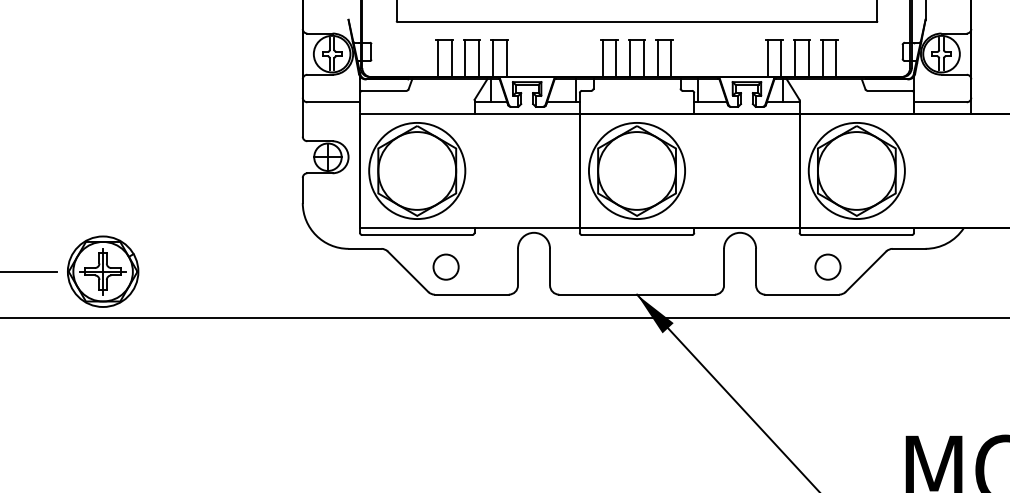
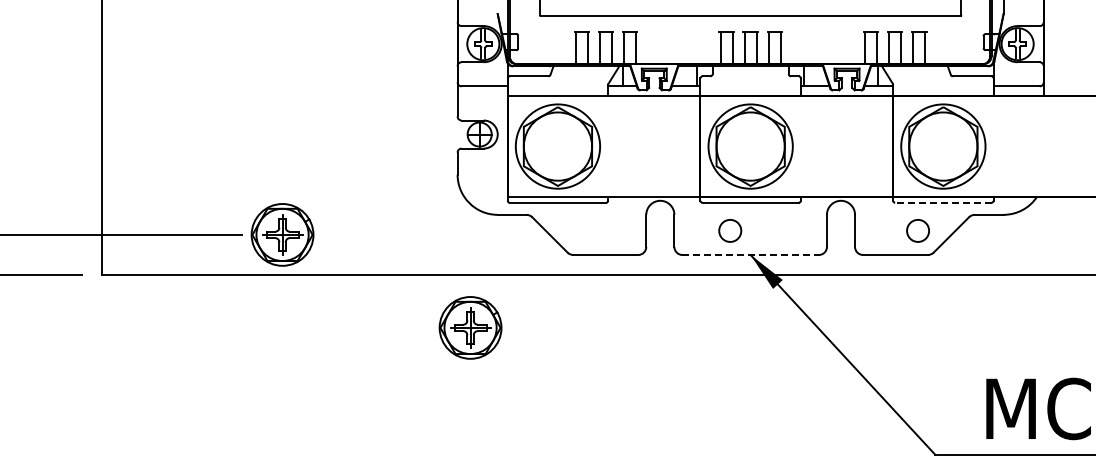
line: (855, 234) -> (942, 202), solid -> dashed
circle: (446, 266) -> (730, 230), moved
line: (637, 295) -> (751, 255), solid -> dashed
part: (317, 377) -> (470, 327), added

